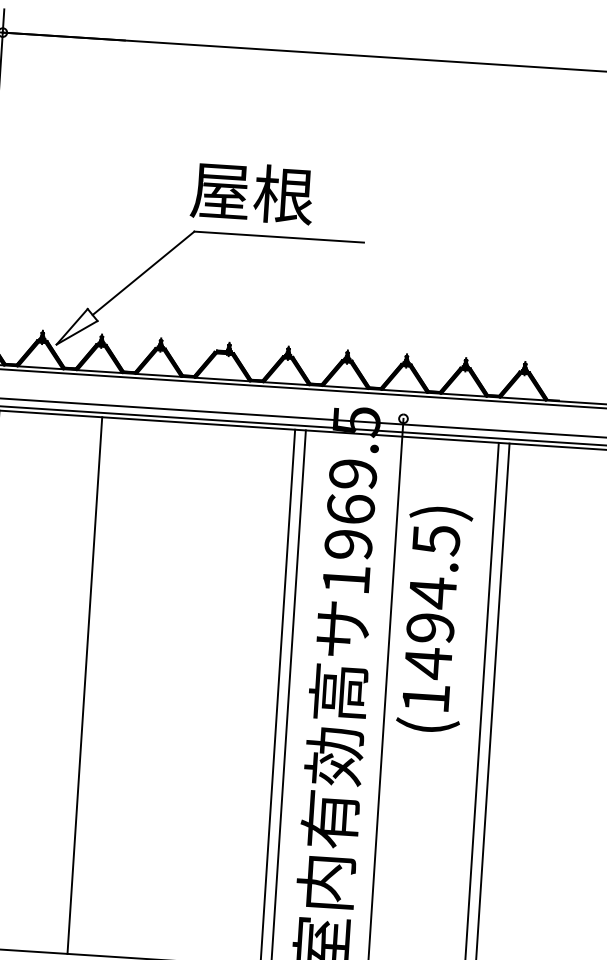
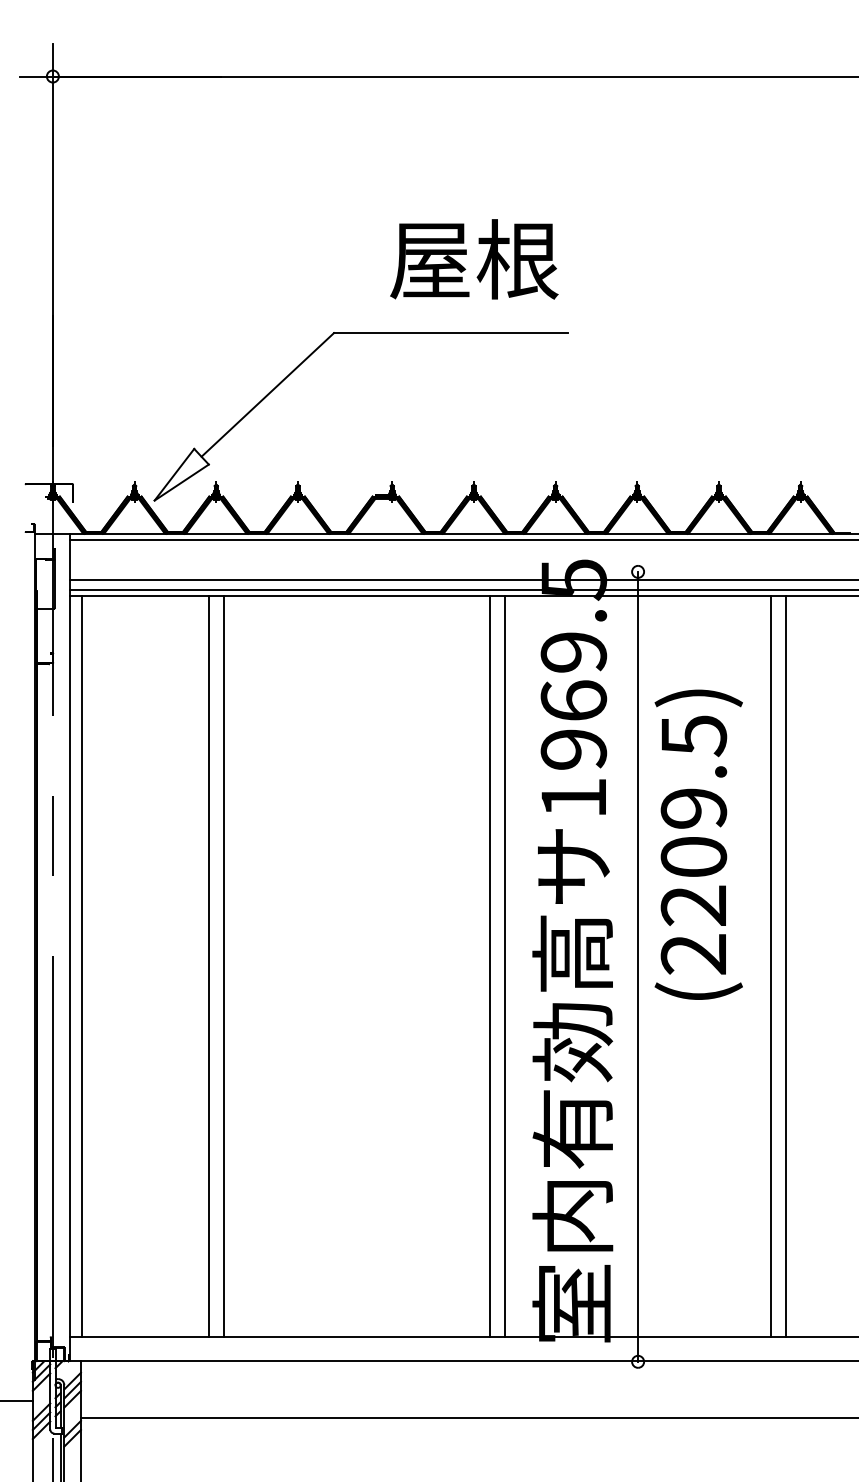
text: (252, 192) -> (474, 259), moved
text: (429, 645) -> (693, 880), (1494.5) -> (2209.5)
line: (73, 684) -> (208, 966), added

